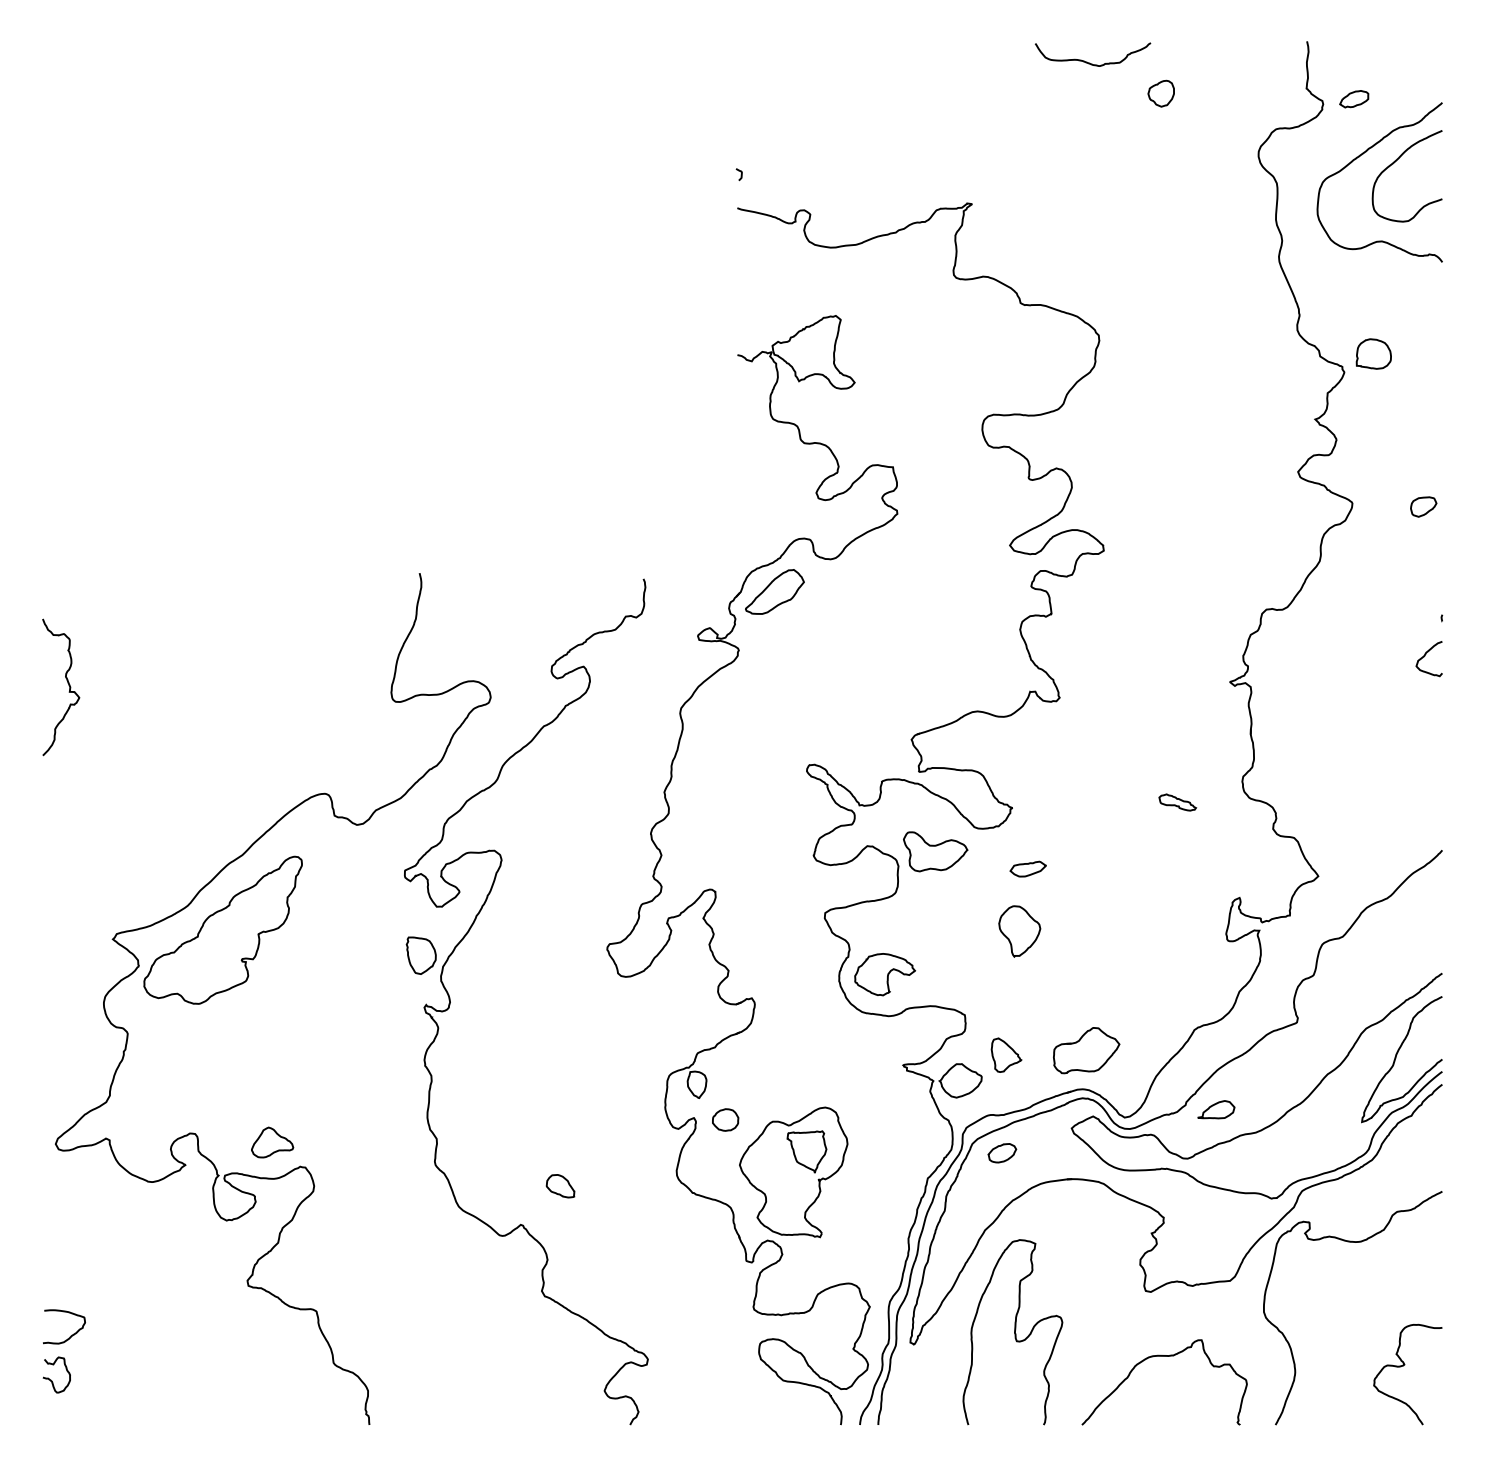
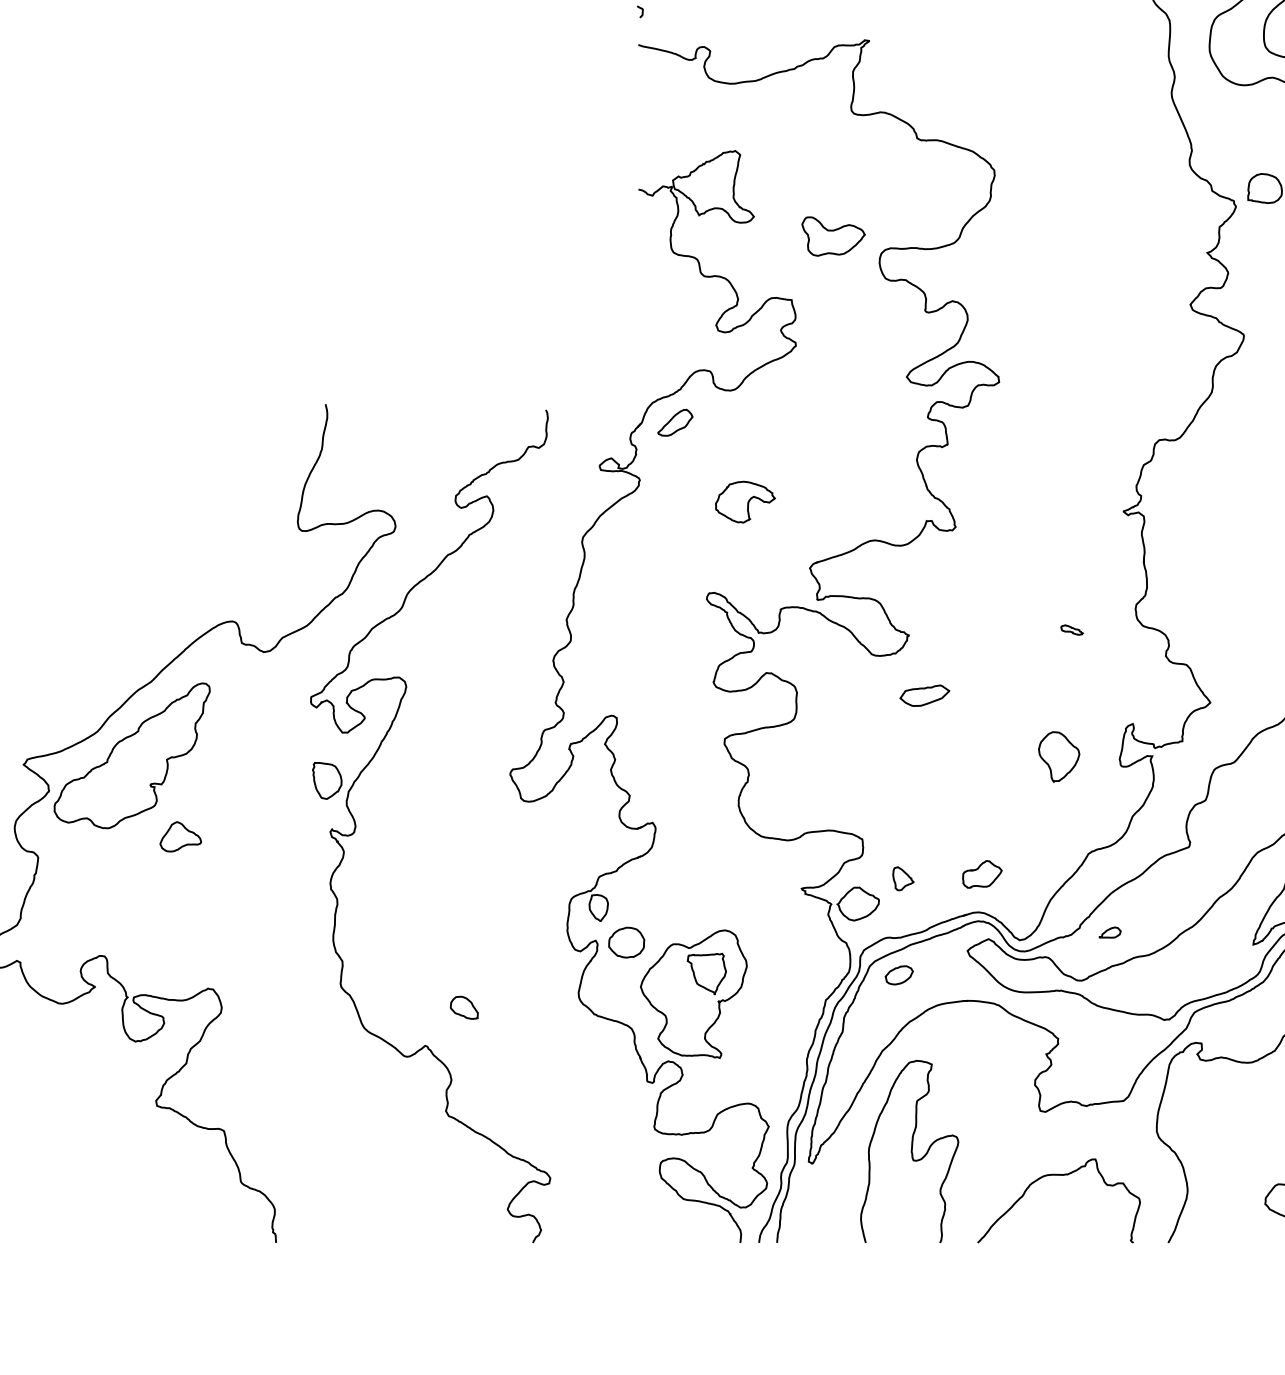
part: (774, 591) -> (674, 422), size x0.6
part: (1177, 802) -> (1071, 630), size x0.6
part: (935, 851) -> (833, 236), moved
part: (1027, 868) -> (924, 695), size x1.4
part: (1019, 931) -> (1058, 757), moved
part: (885, 974) -> (745, 502), moved
part: (1086, 1050) -> (982, 874), size x0.6
part: (1006, 1054) -> (903, 878), size x0.7
part: (1216, 1109) -> (1110, 932), size x0.6
part: (725, 1119) -> (626, 942), size x1.4
part: (272, 1142) -> (180, 836), moved

